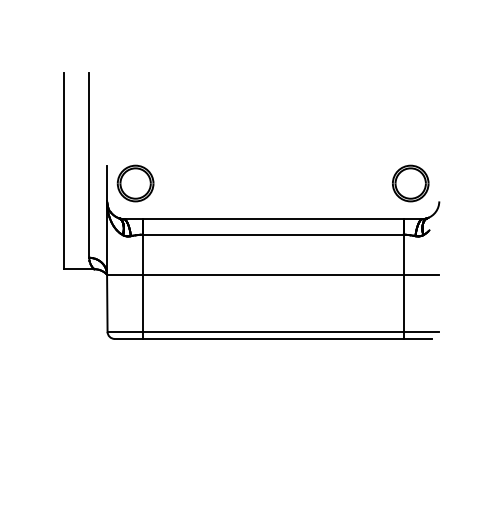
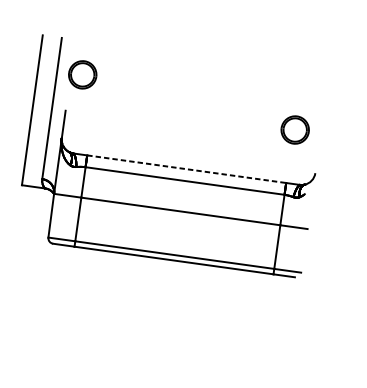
part: (135, 183) -> (82, 74), moved
part: (410, 183) -> (295, 129), moved
line: (273, 219) -> (186, 169), solid -> dashed

